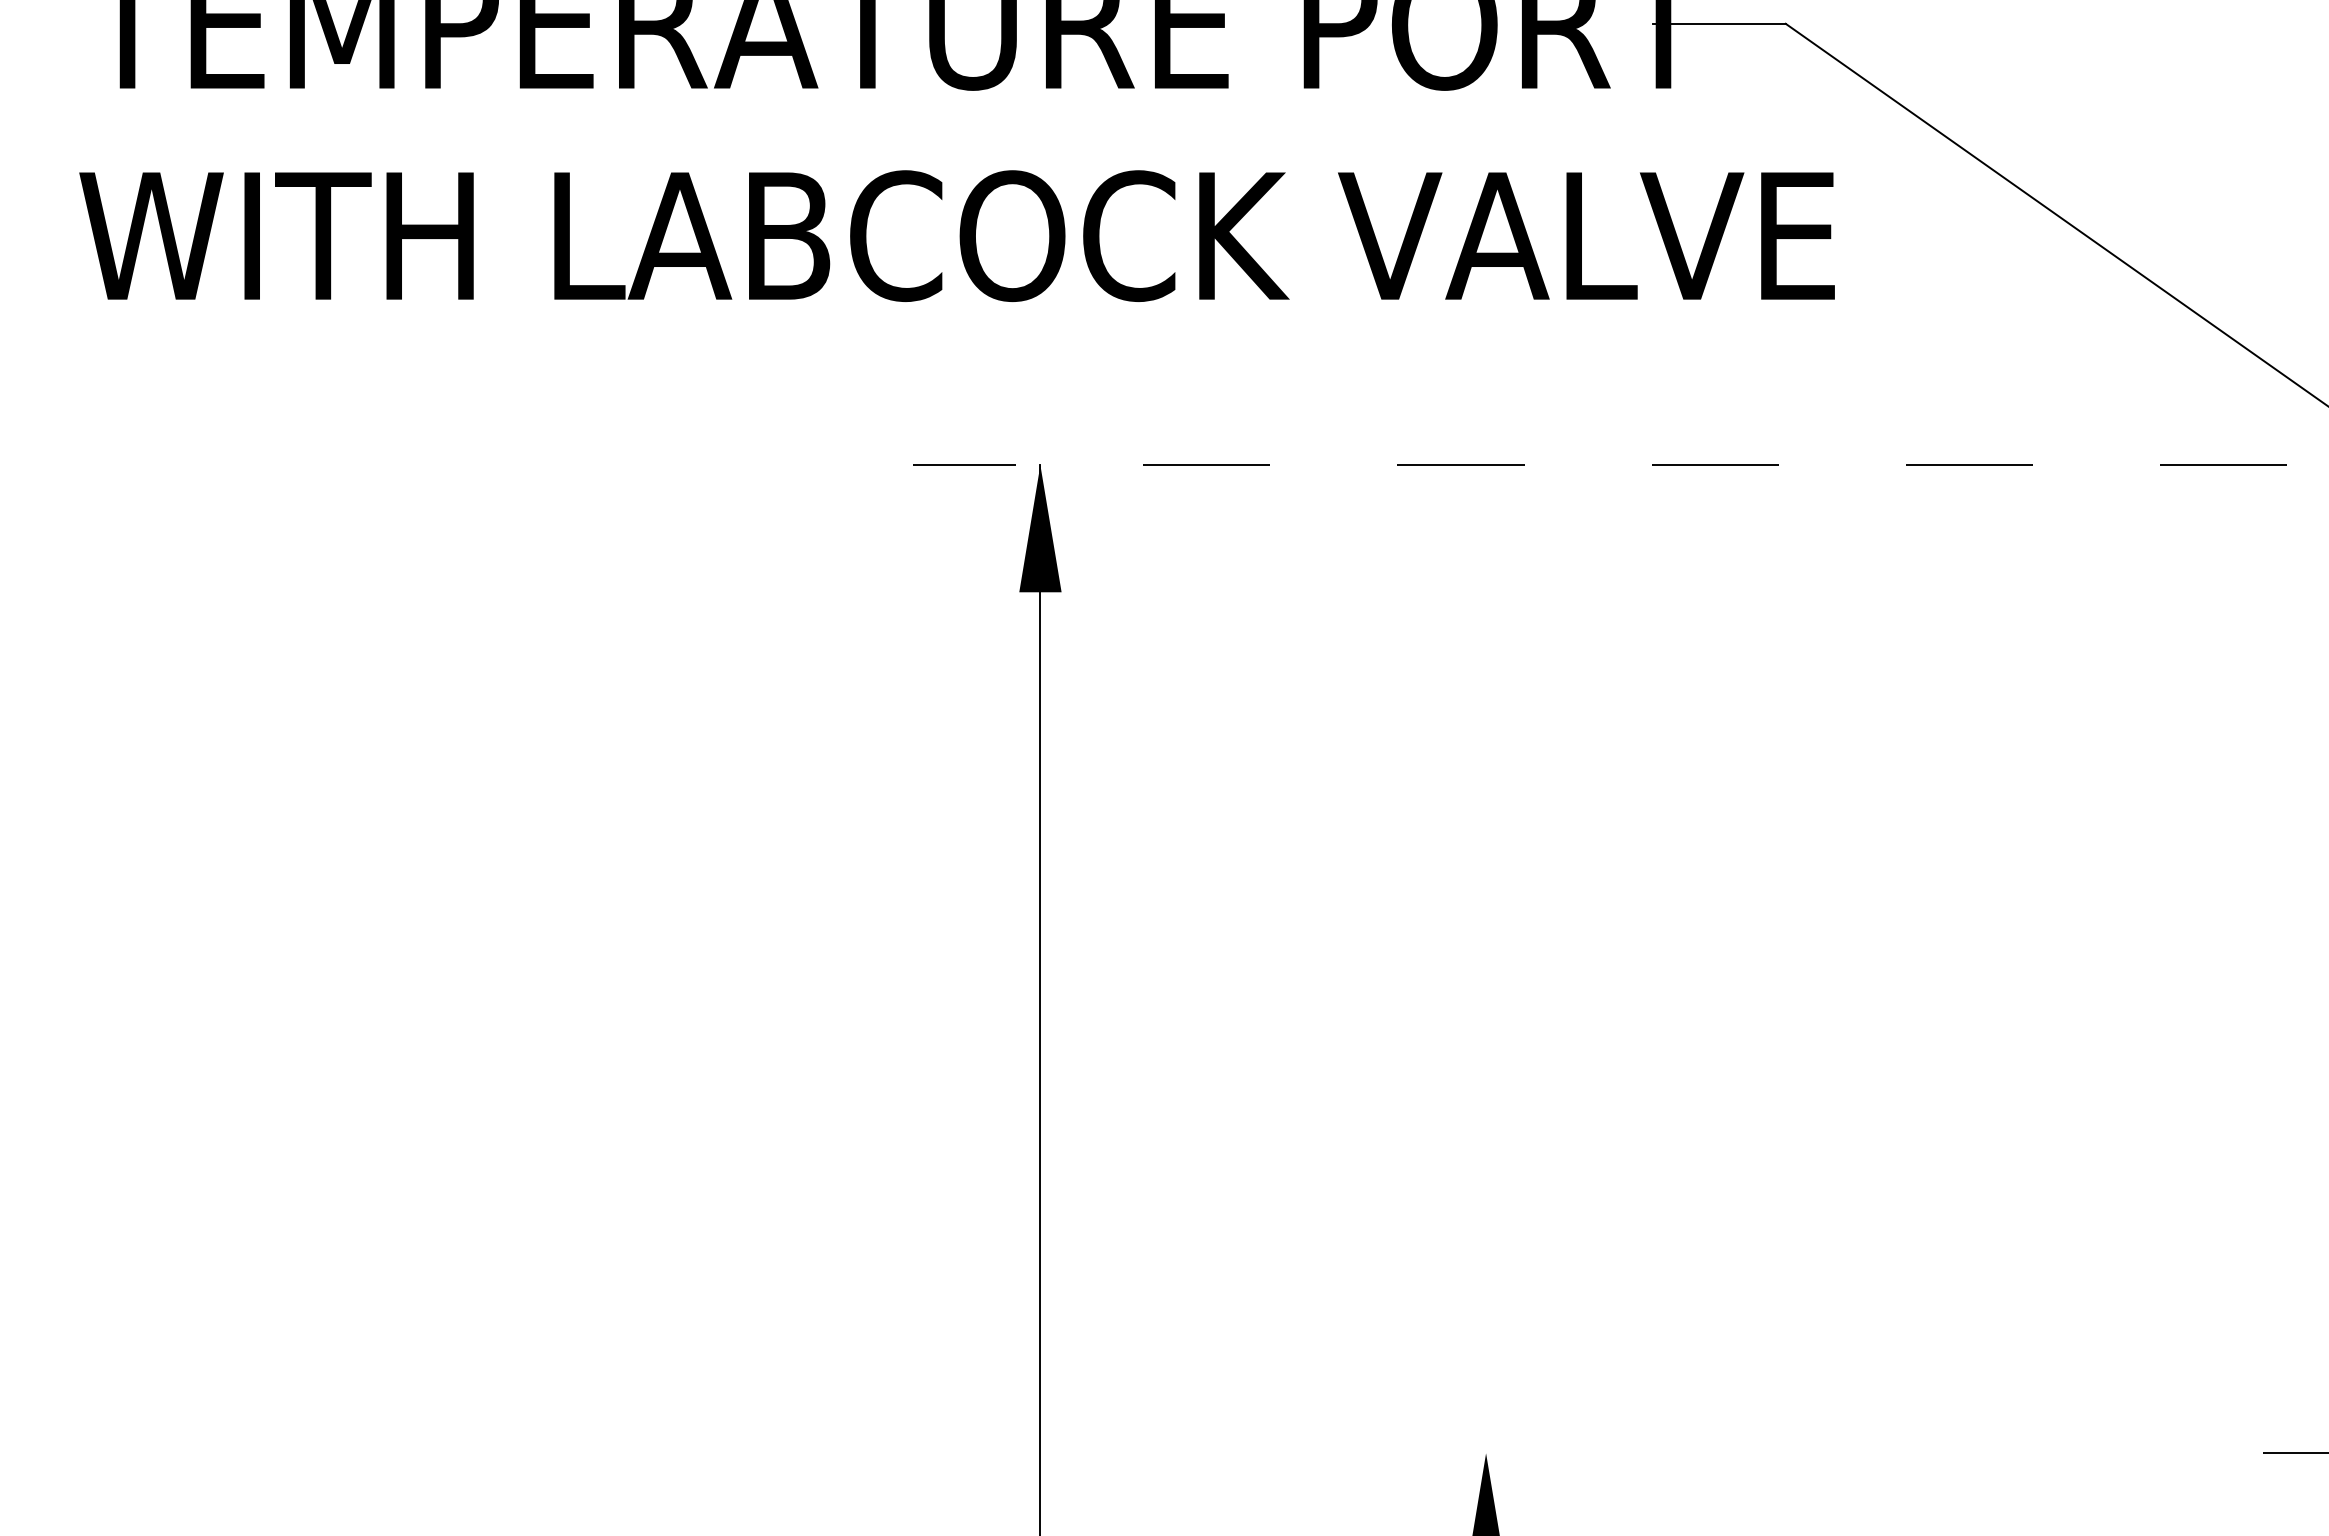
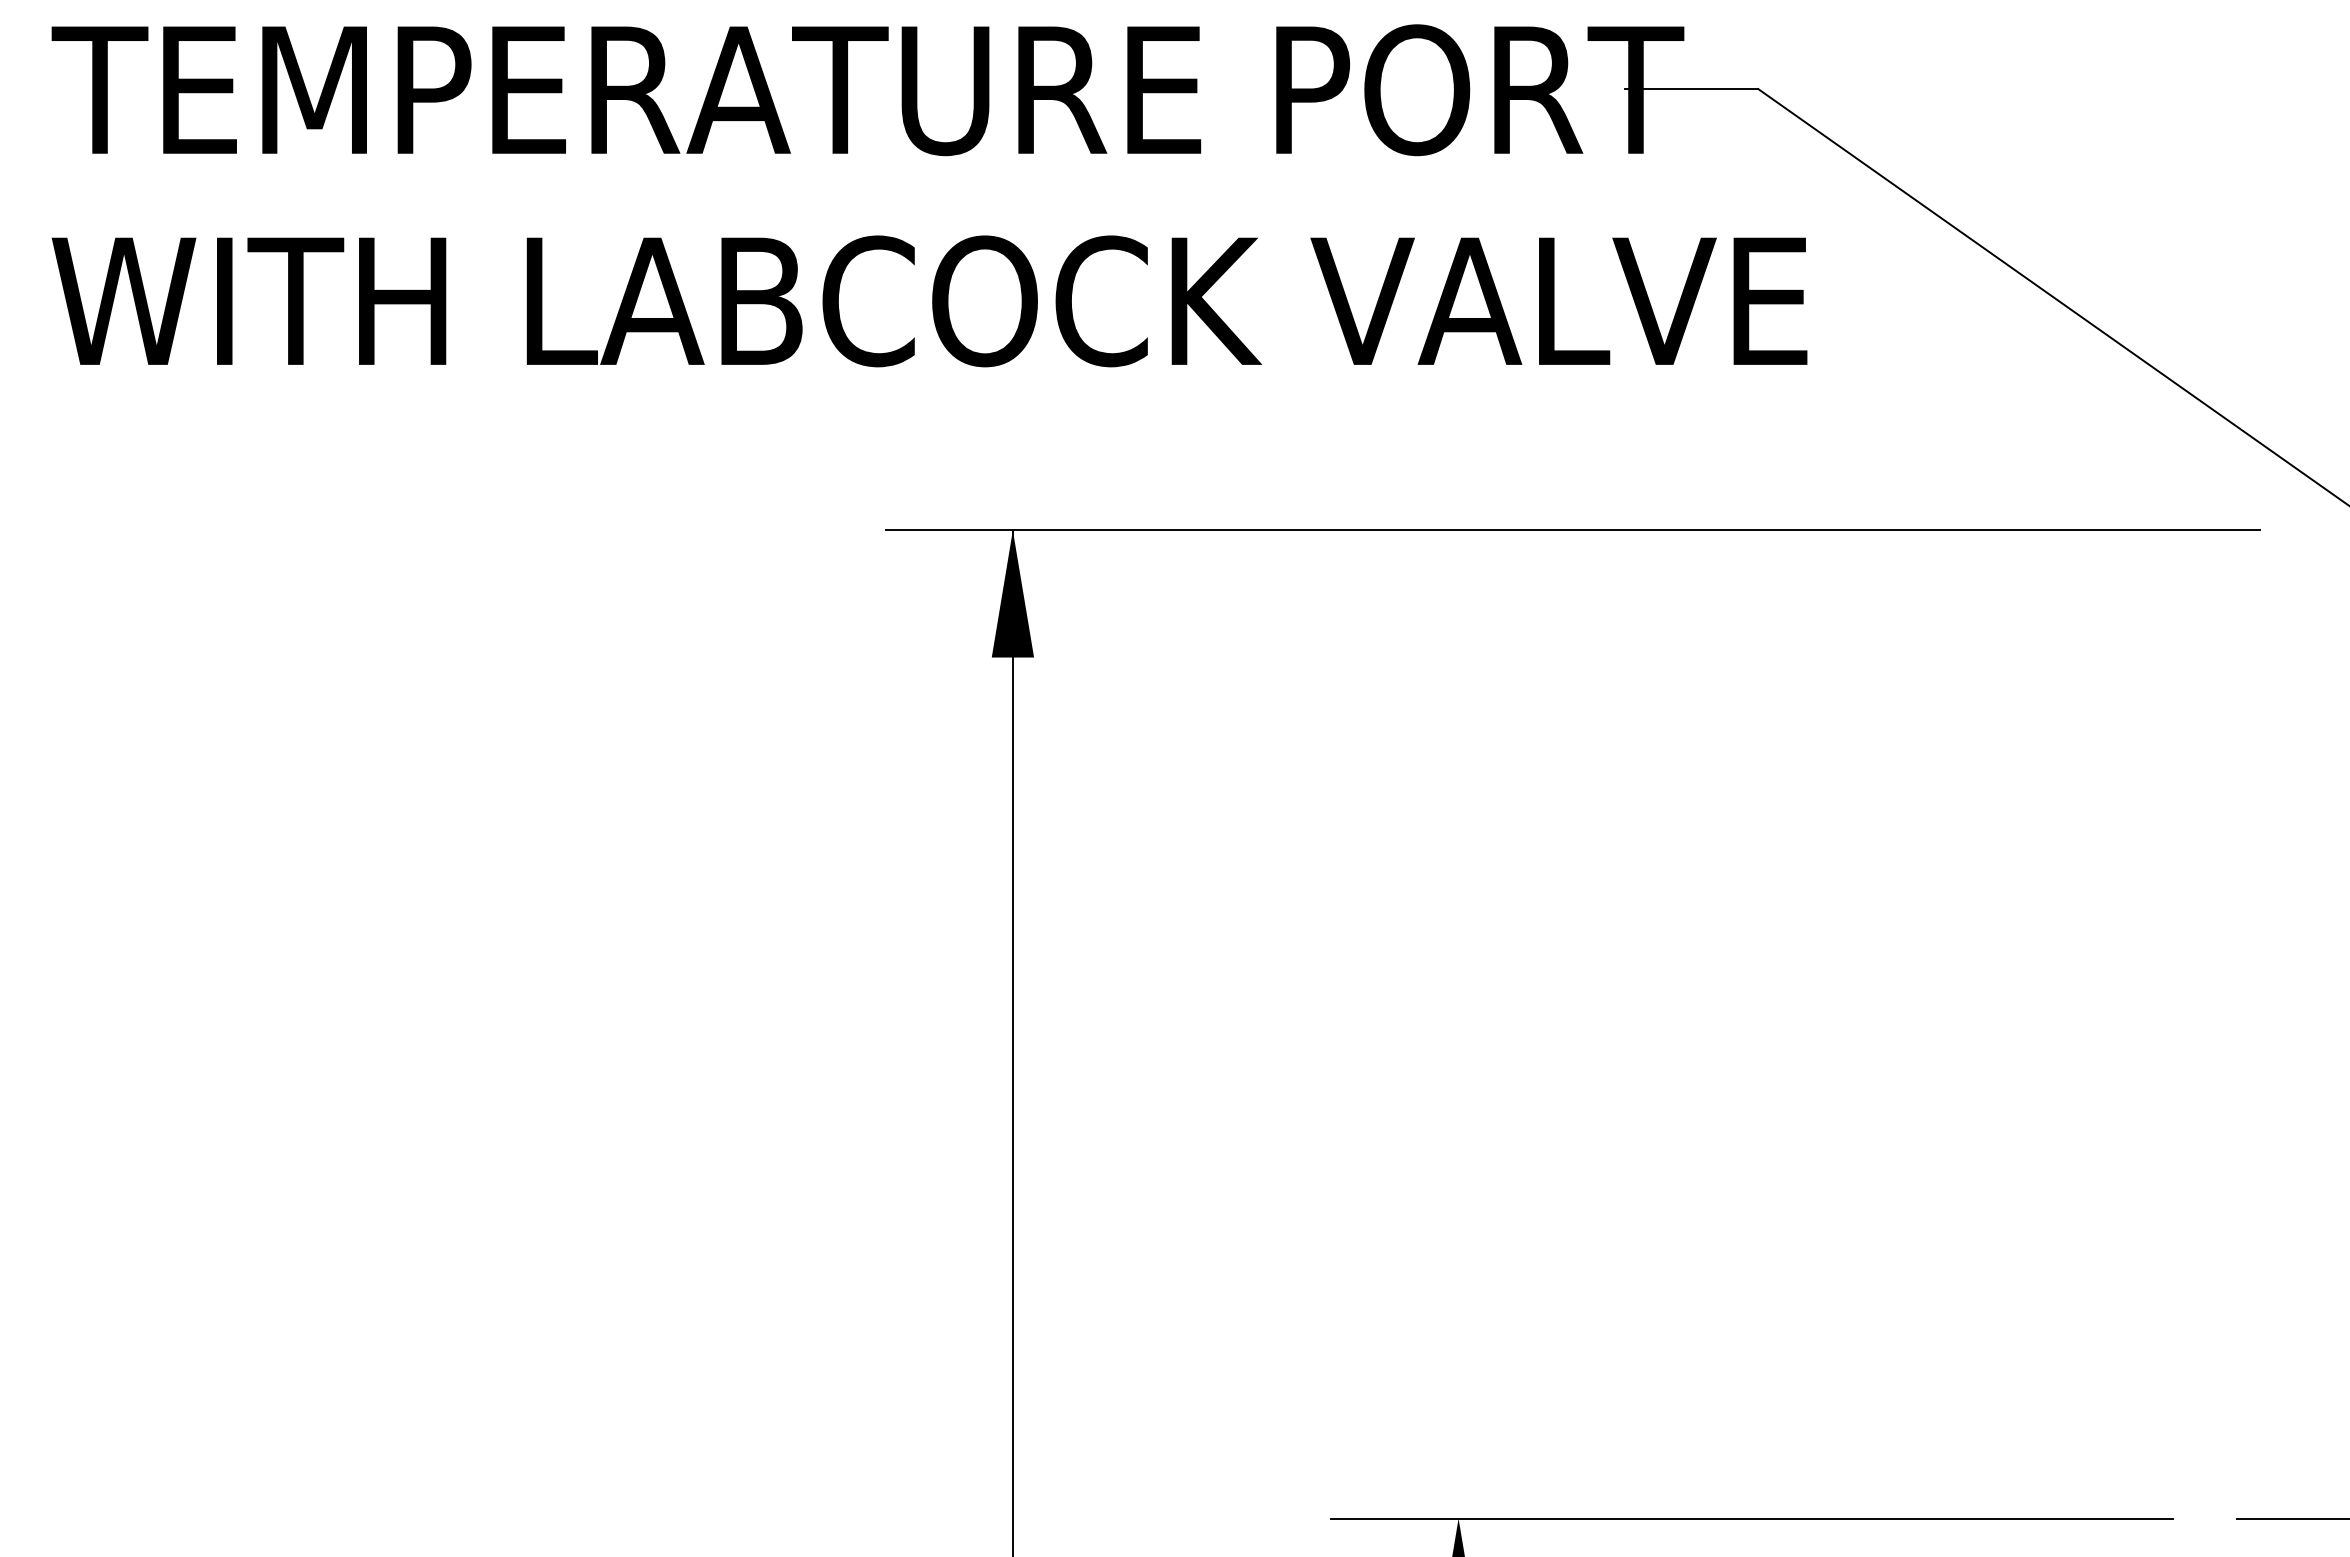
line: (1600, 465) -> (1572, 530), dashed -> solid
line: (1779, 1453) -> (1751, 1518), added

